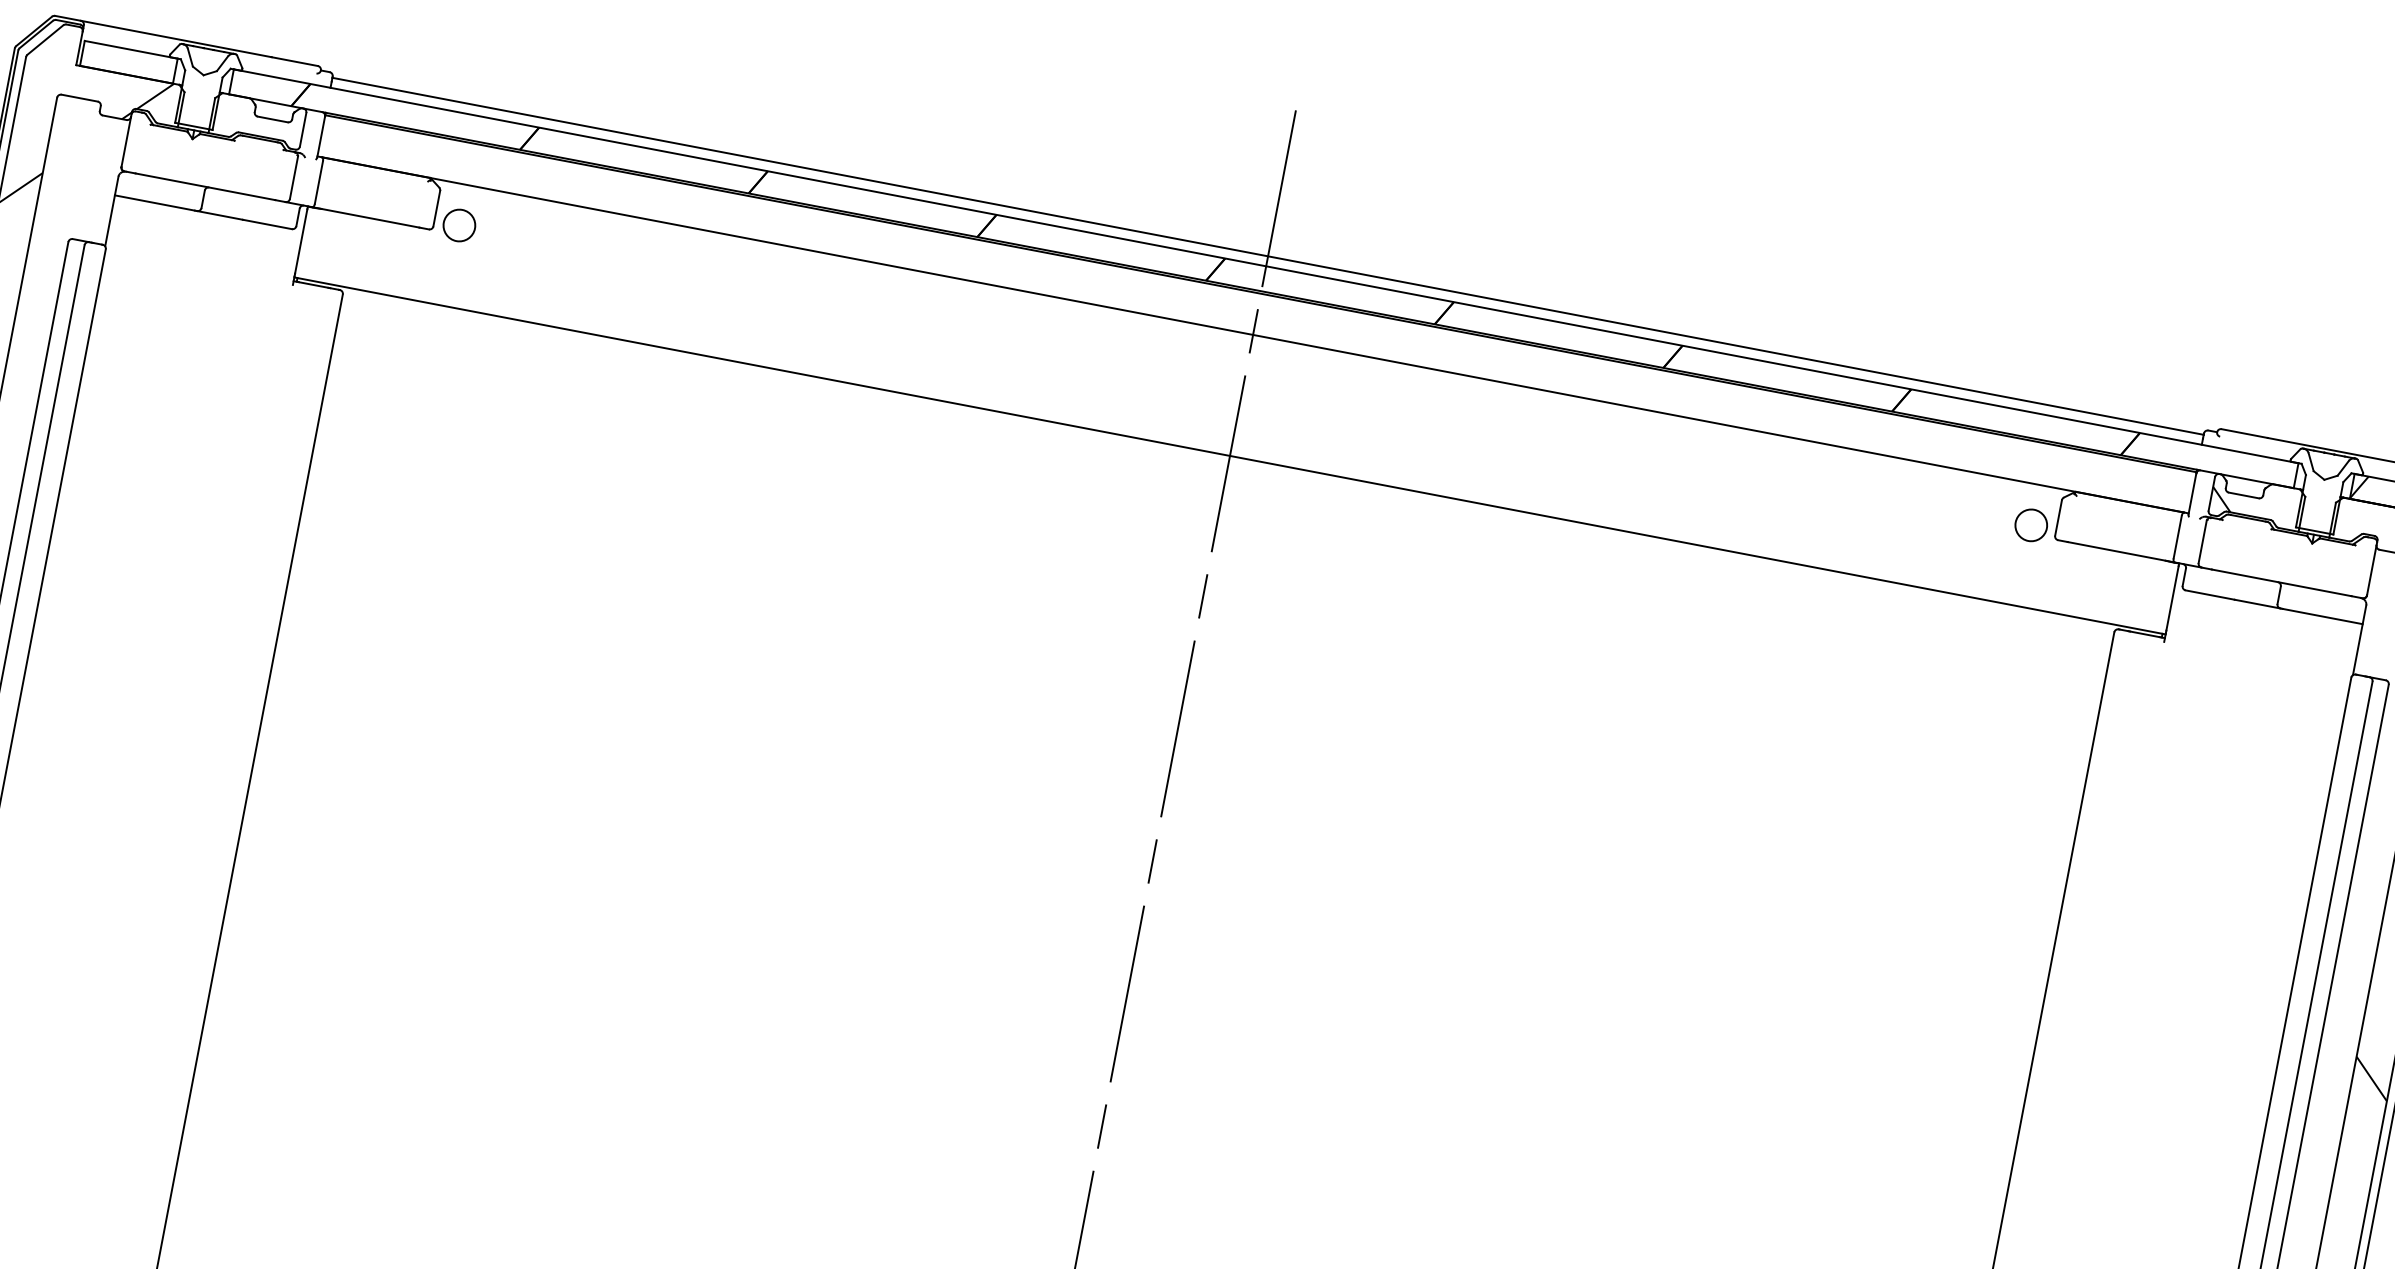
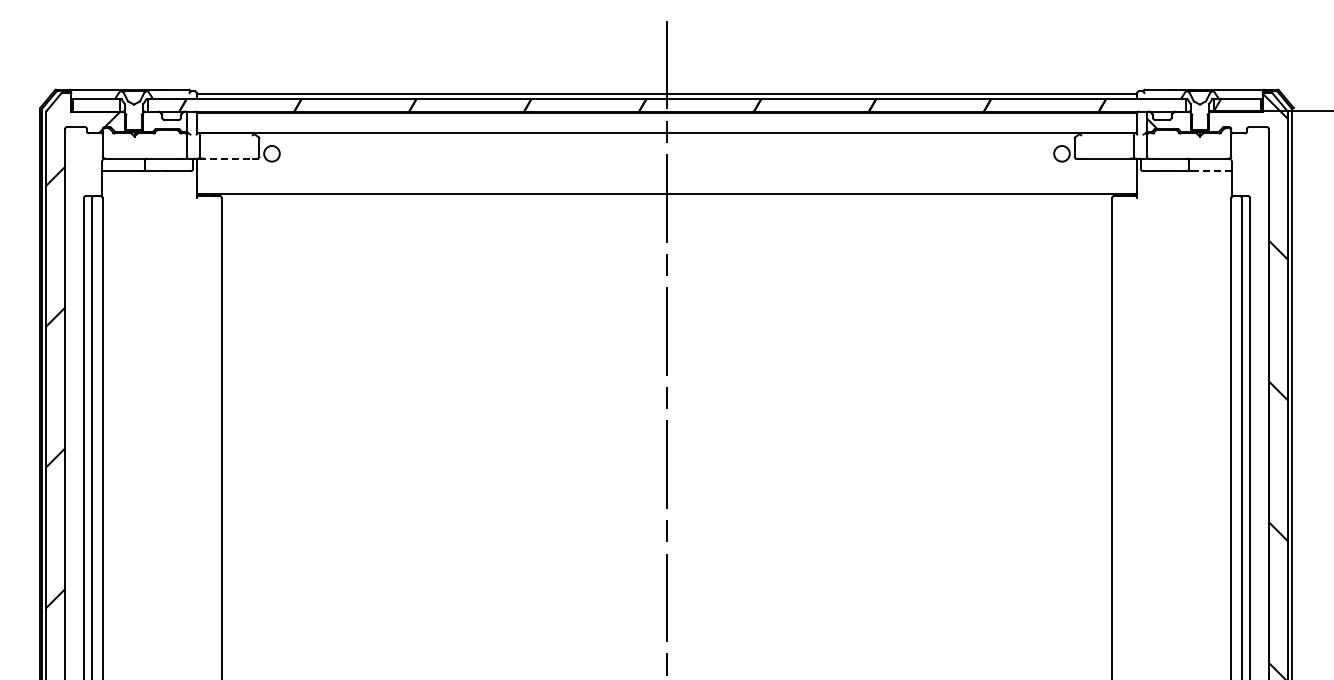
line: (365, 217) -> (225, 158), solid -> dashed
line: (2324, 617) -> (1212, 171), solid -> dashed

